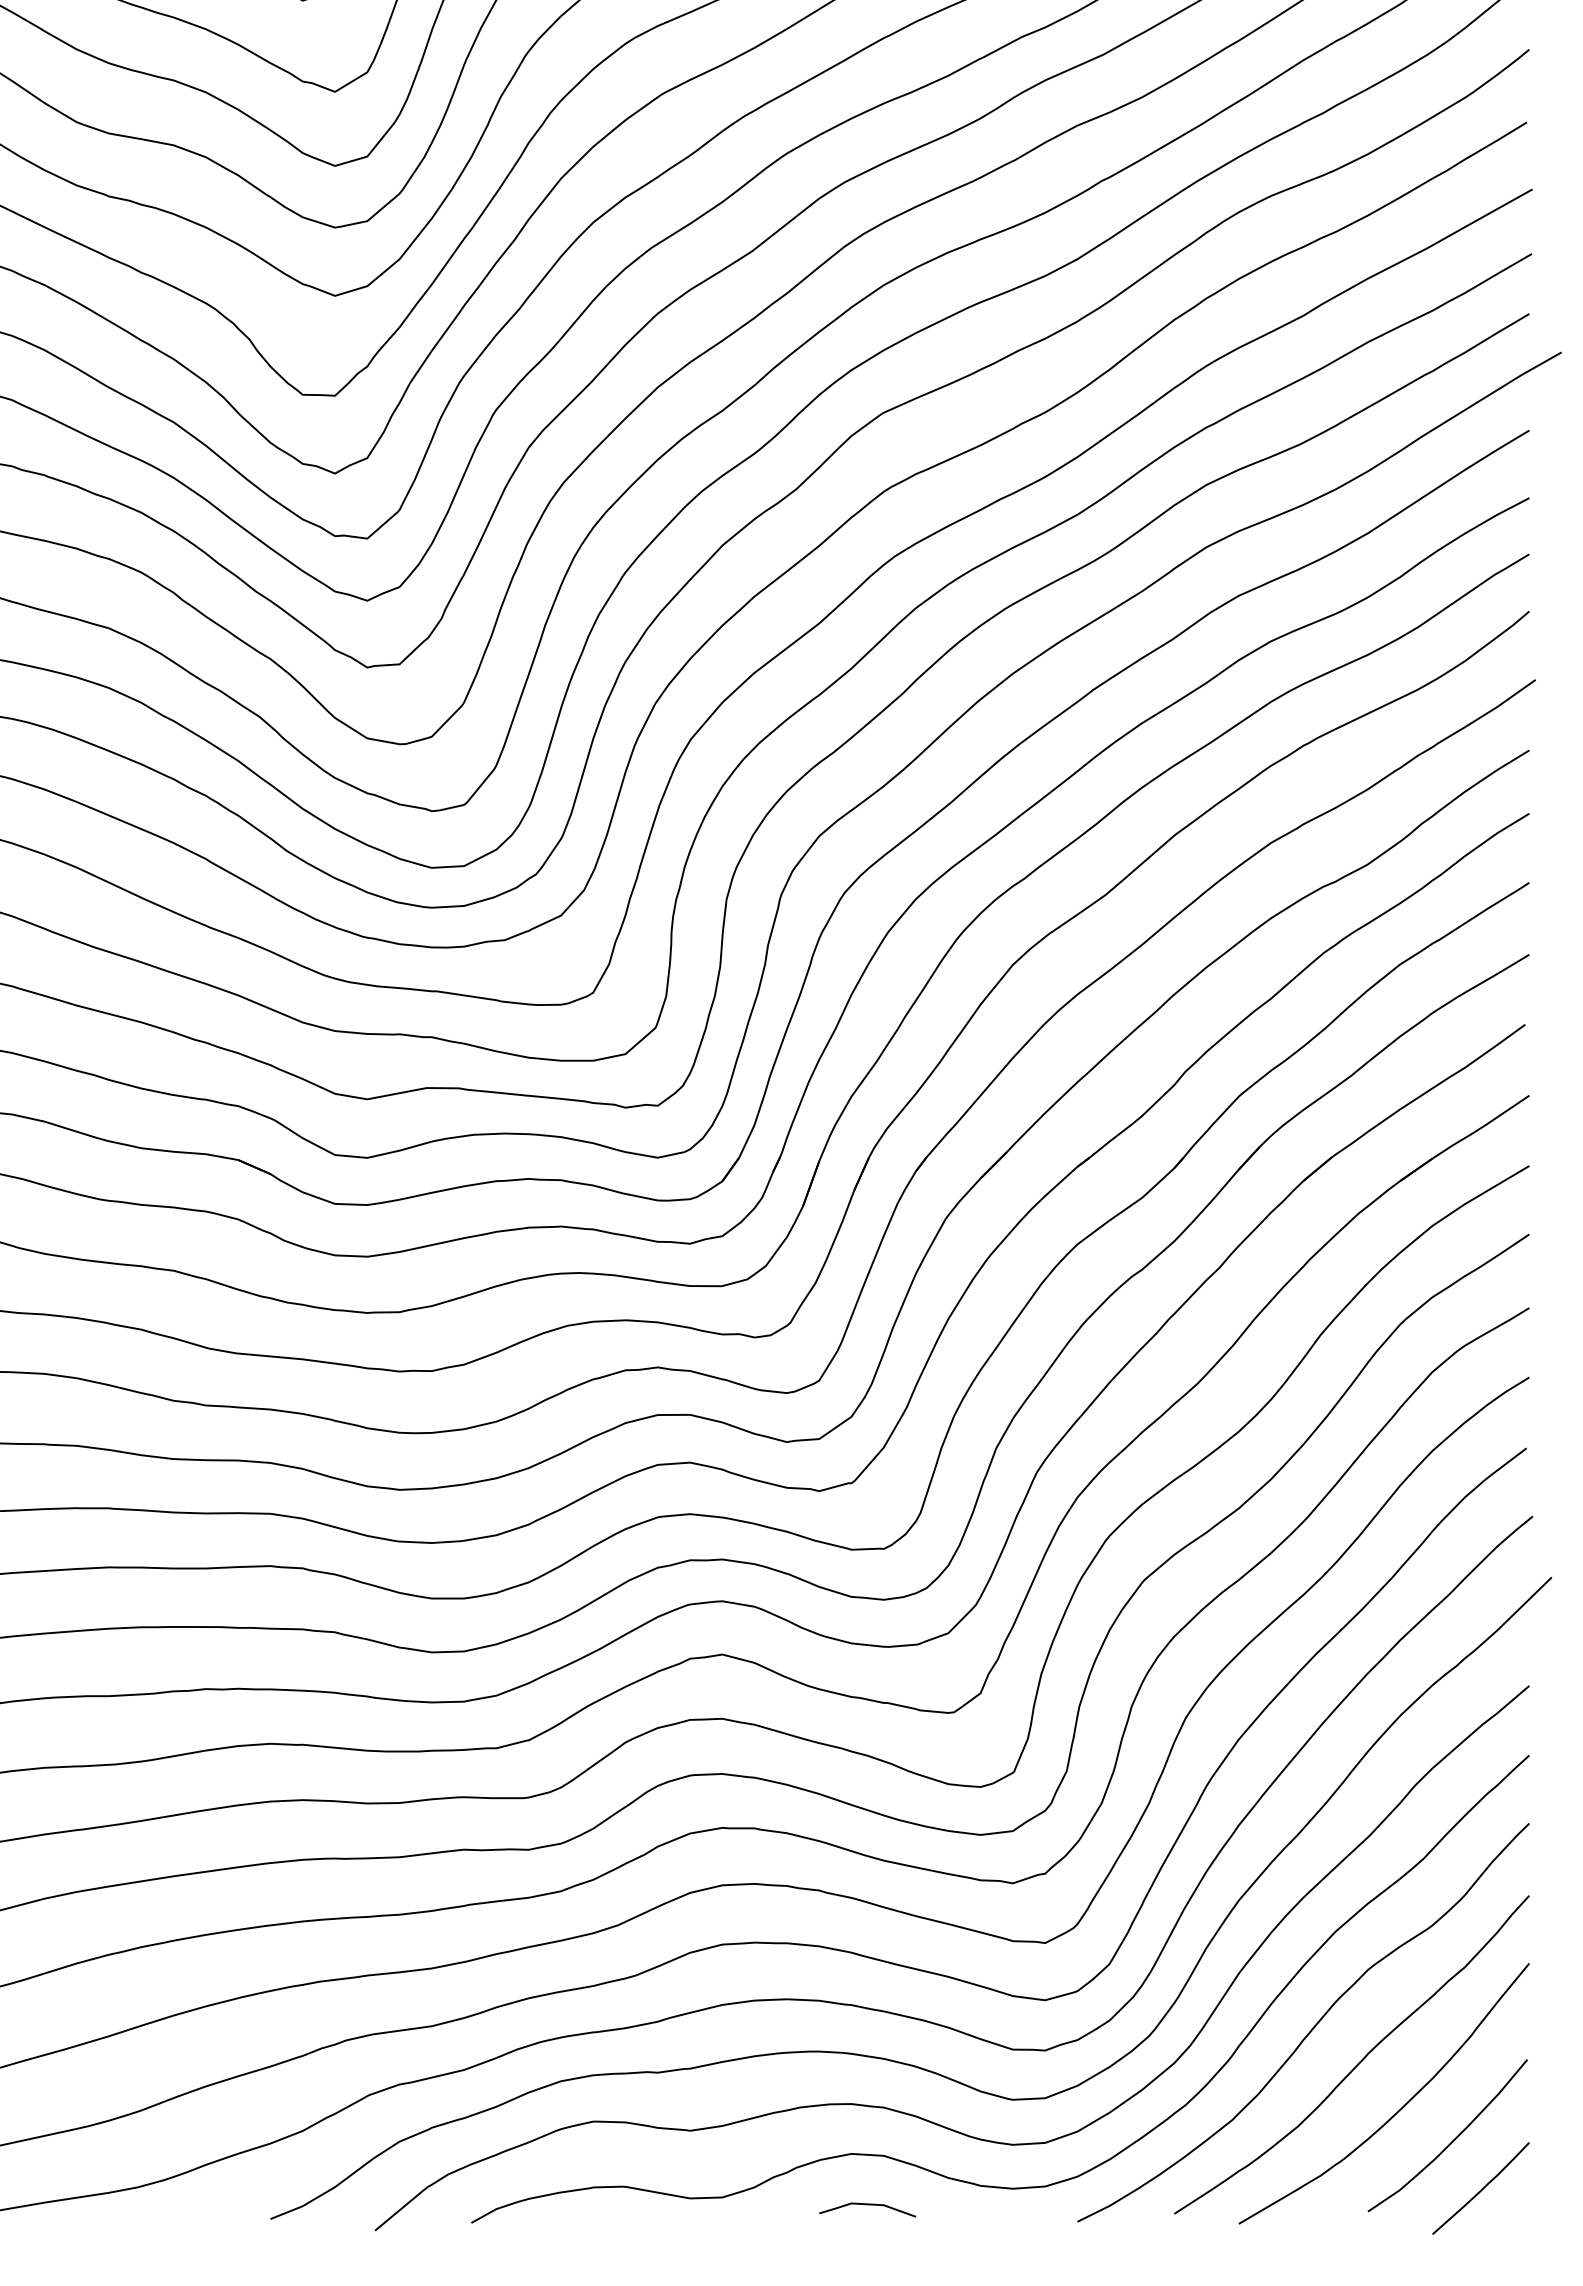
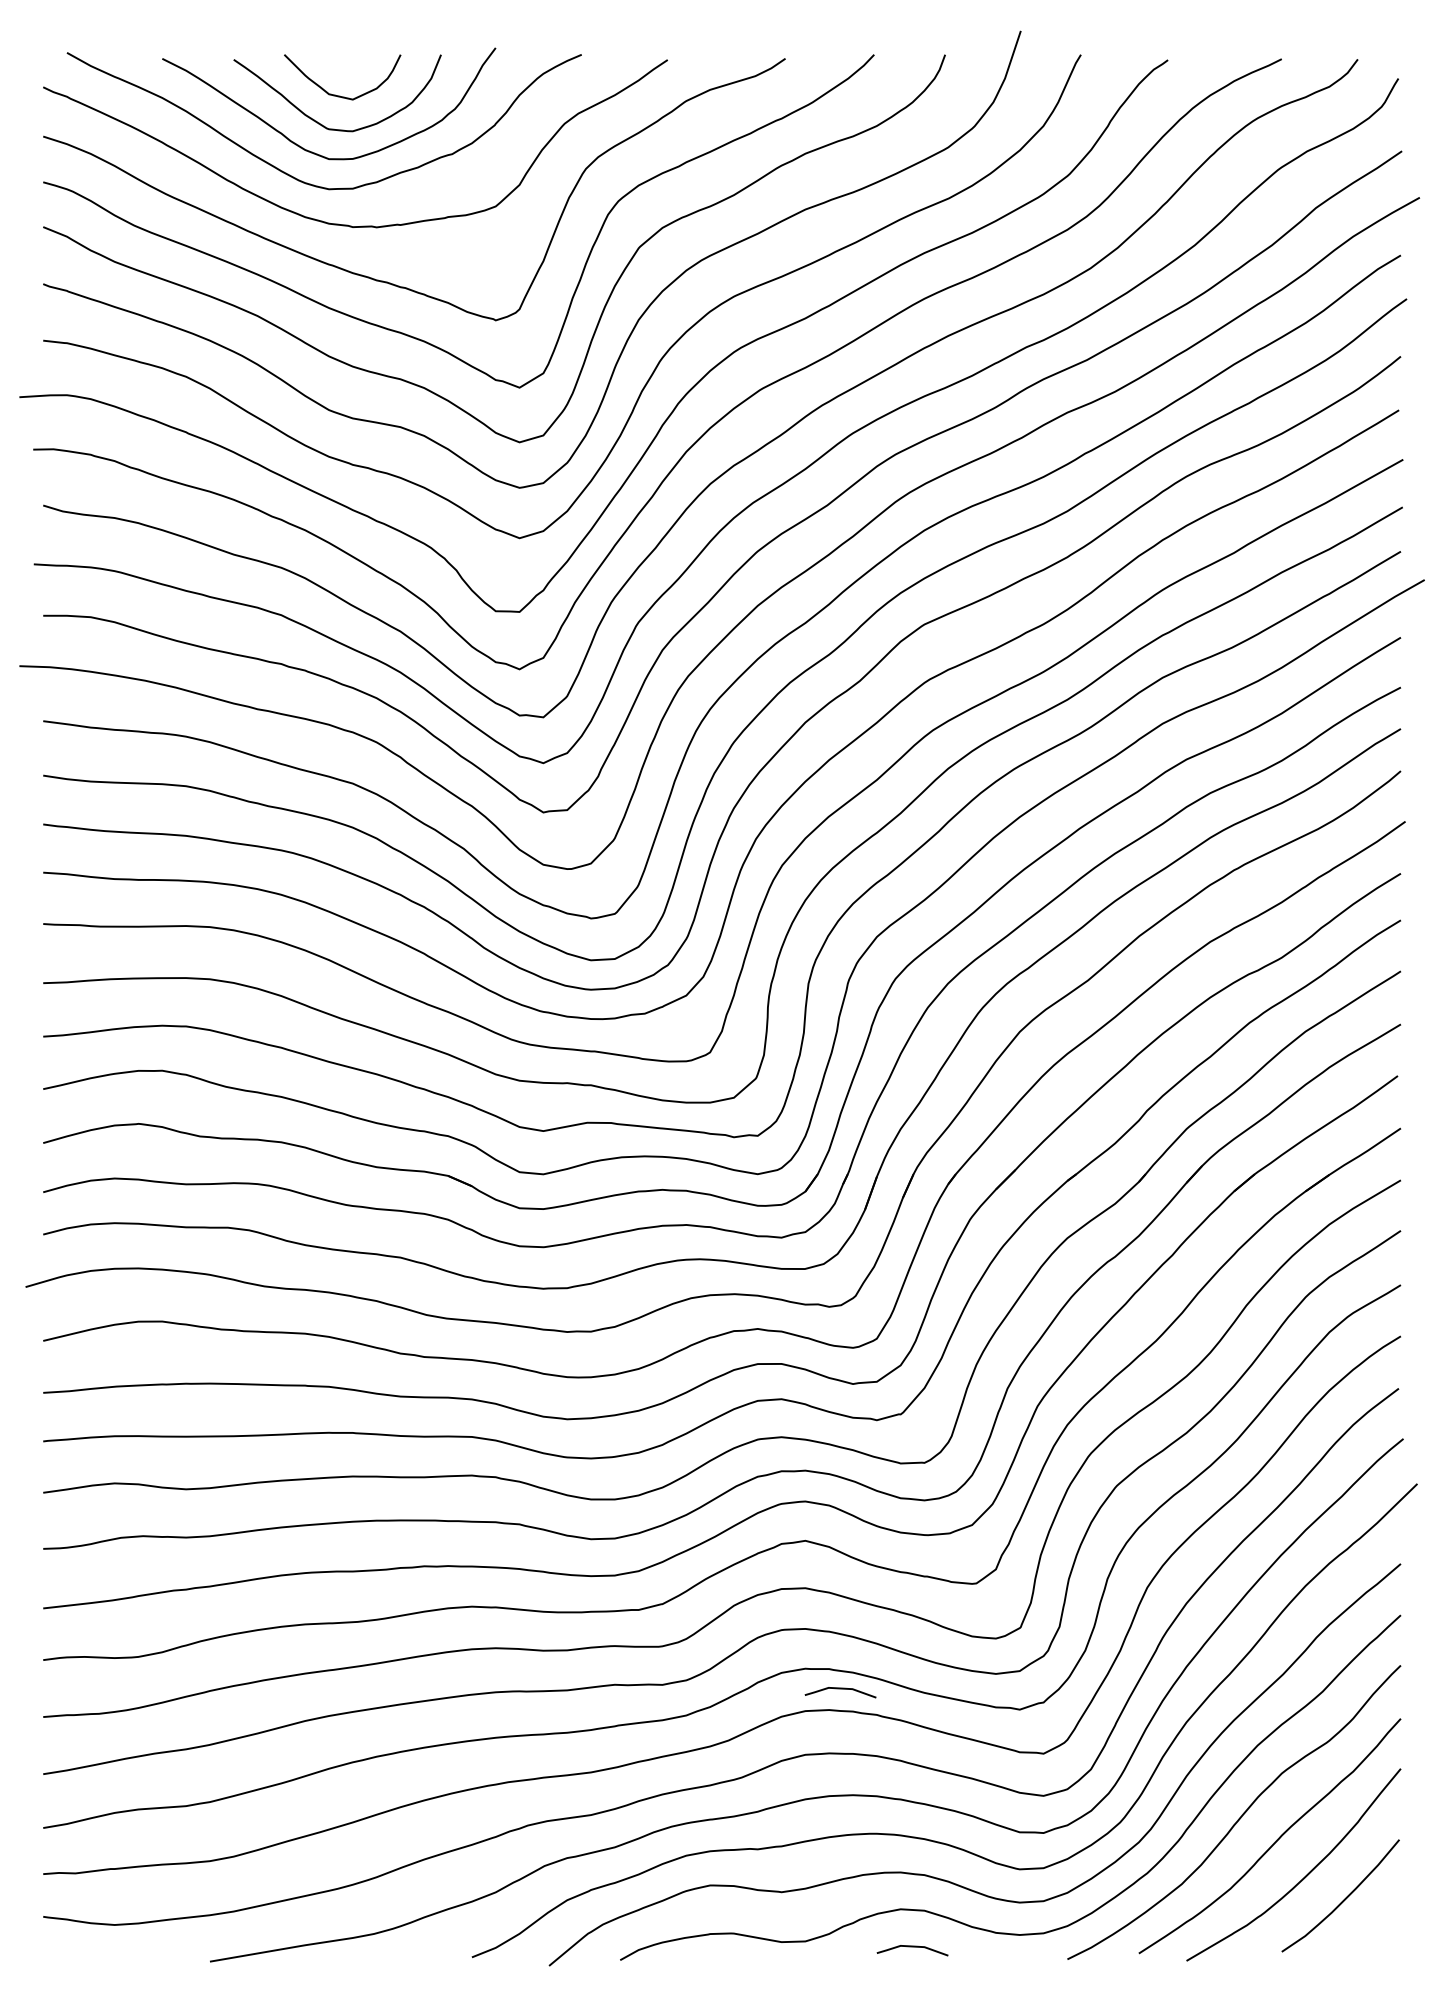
line: (769, 1856) -> (840, 1689), added
line: (1481, 2188) -> (1365, 1934), removed

